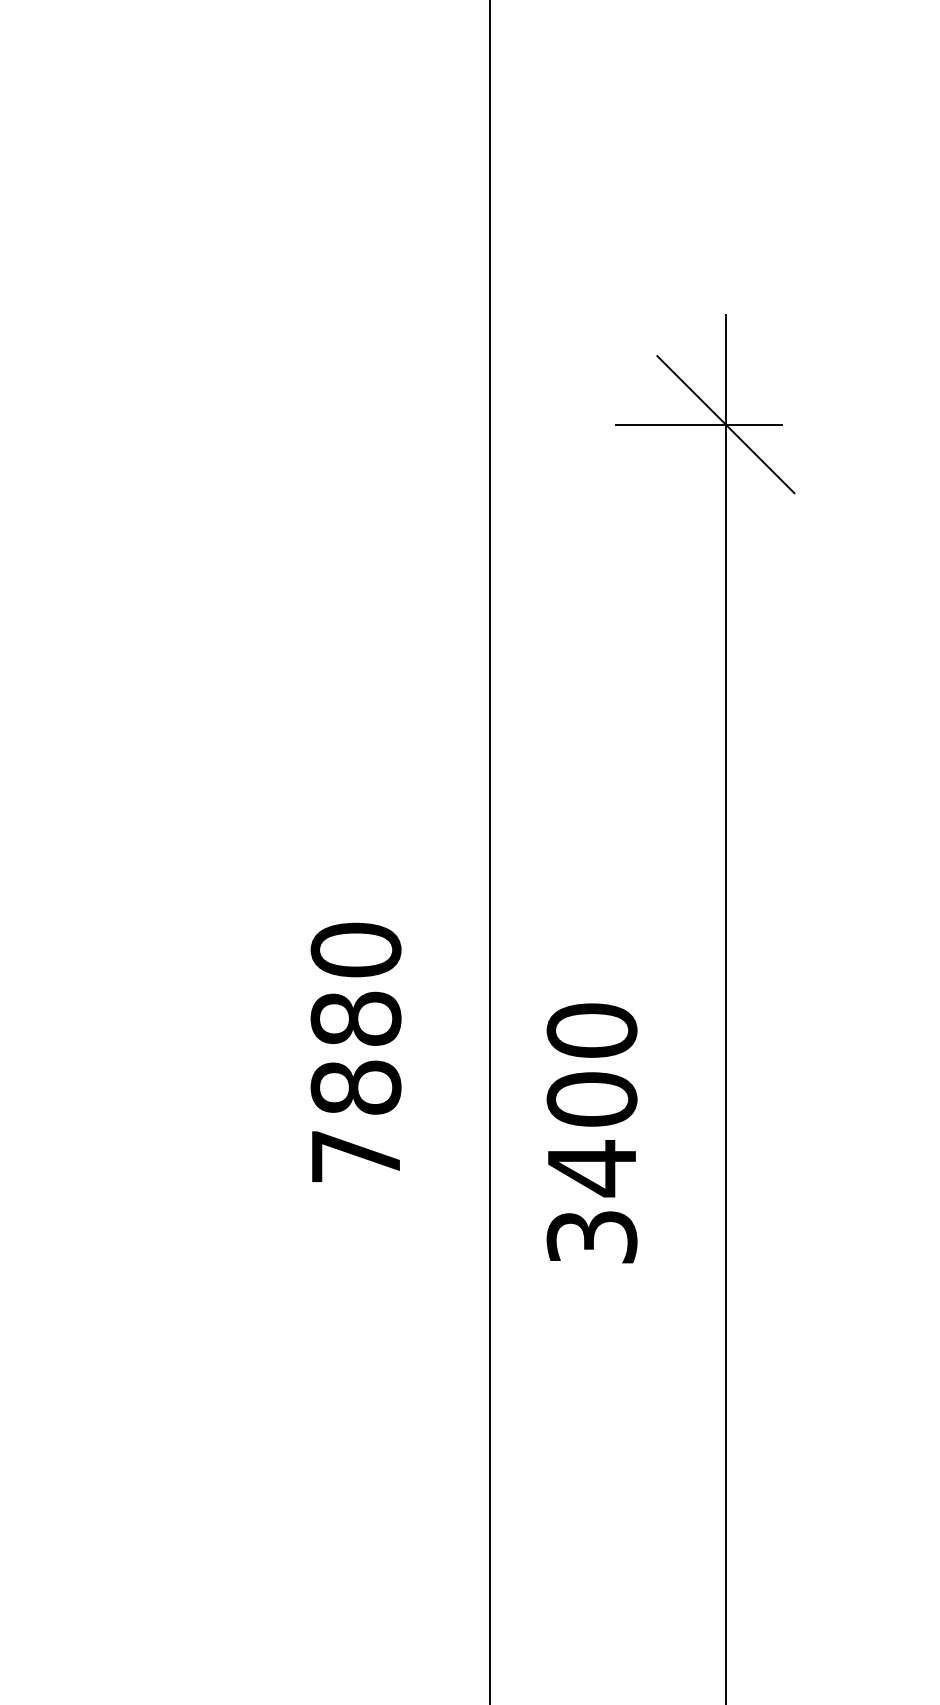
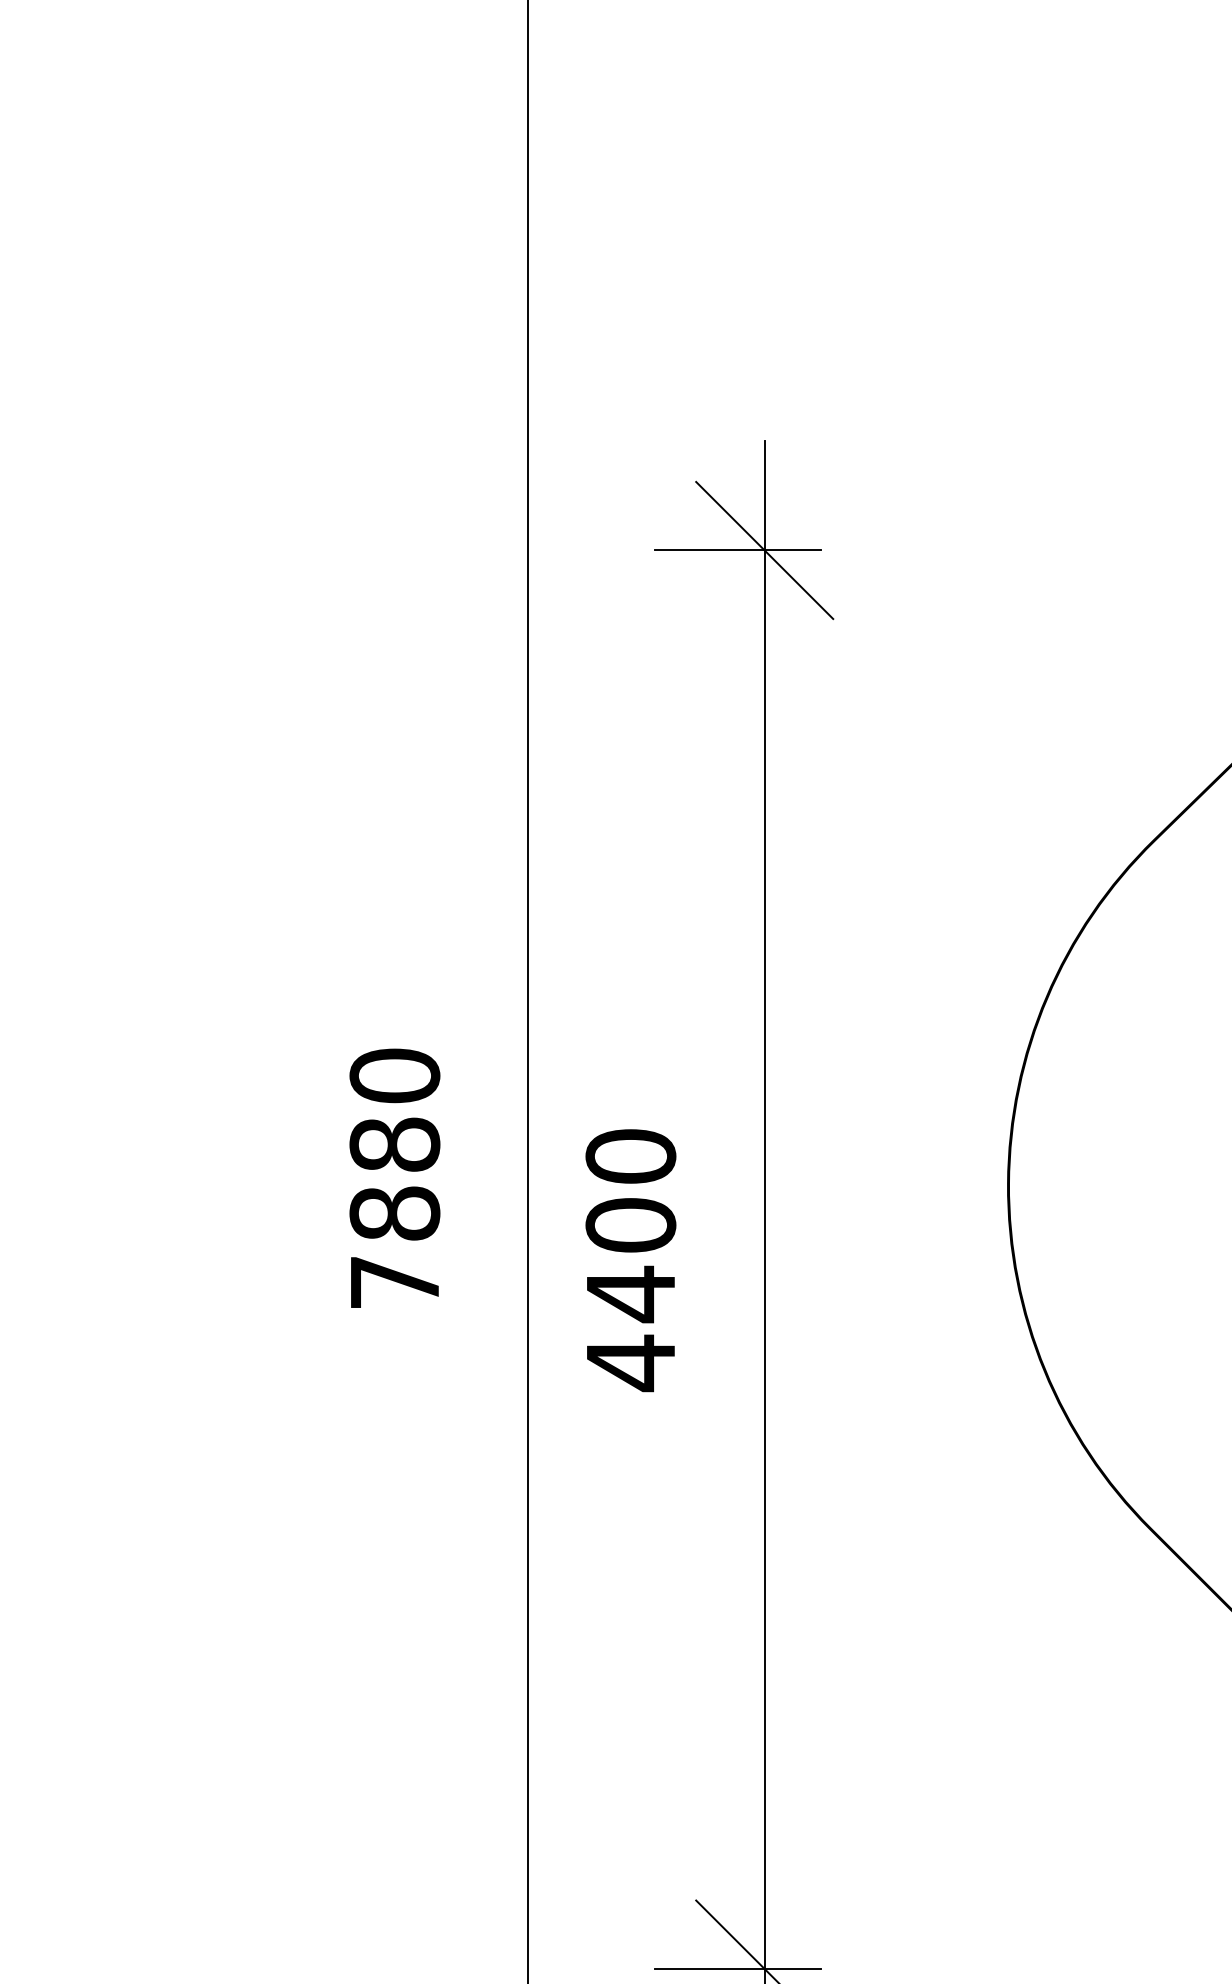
text: (591, 1237) -> (630, 1363), 3400 -> 4400

